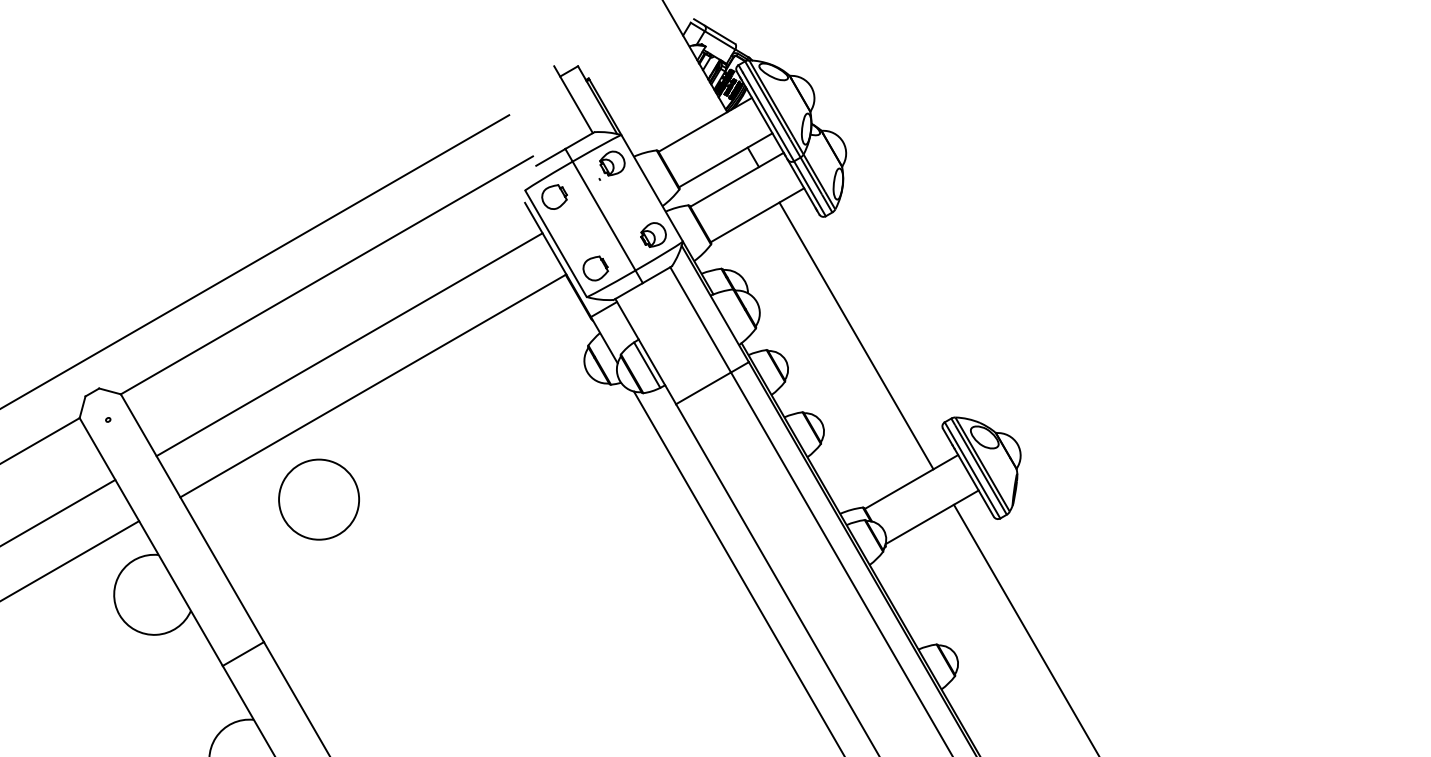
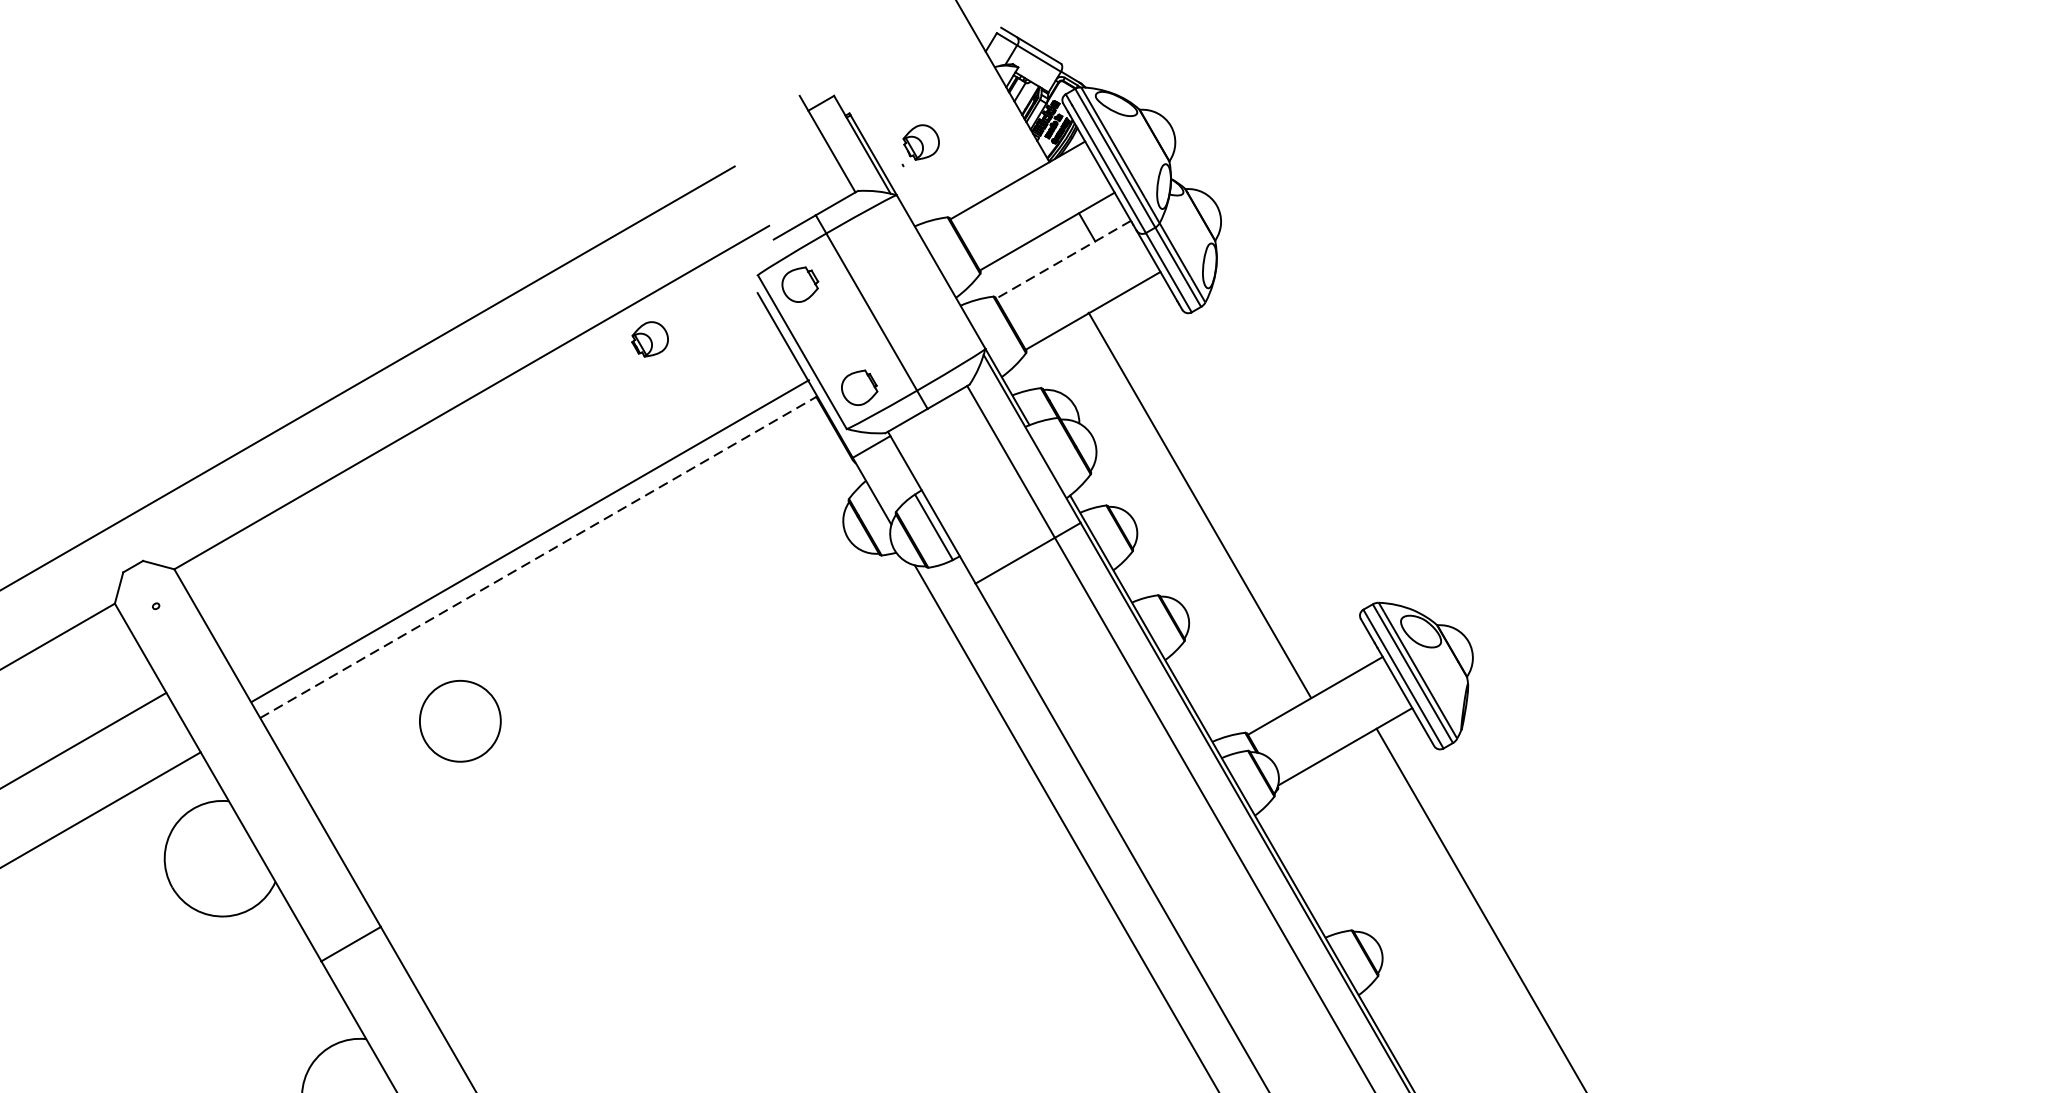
part: (611, 165) -> (919, 145), moved
line: (737, 179) -> (1064, 259), solid -> dashed
part: (653, 234) -> (650, 338), moved
line: (856, 335) -> (1199, 504), moved
line: (349, 344) -> (530, 540), moved
line: (373, 385) -> (538, 556), solid -> dashed
circle: (318, 499) -> (459, 721), size x0.7

